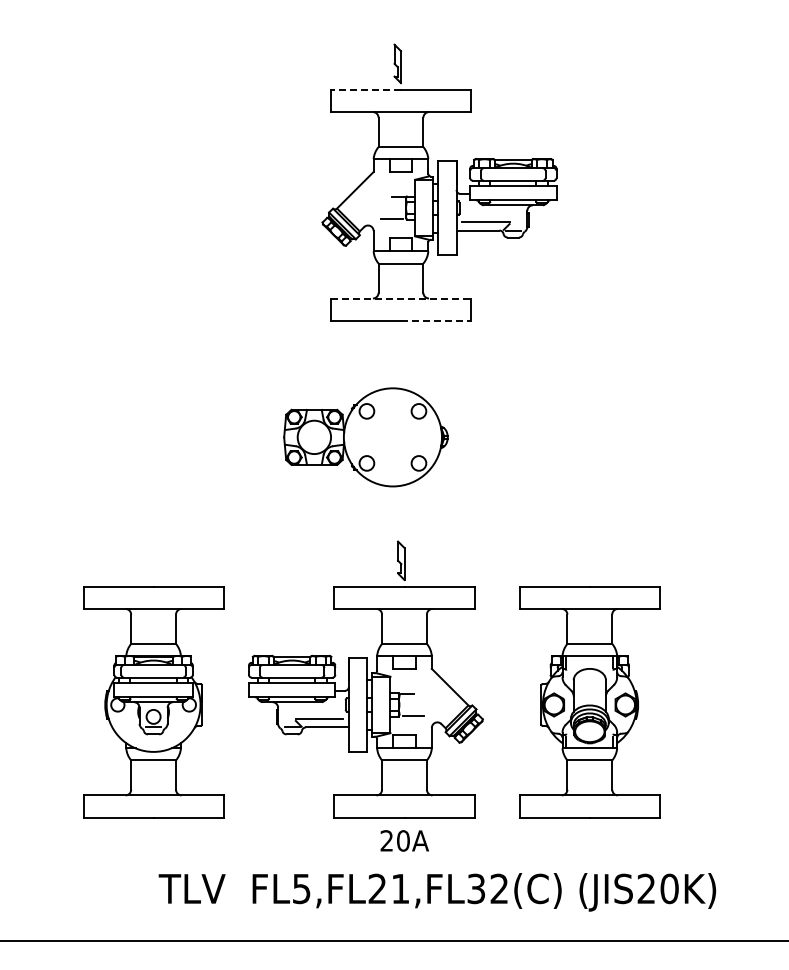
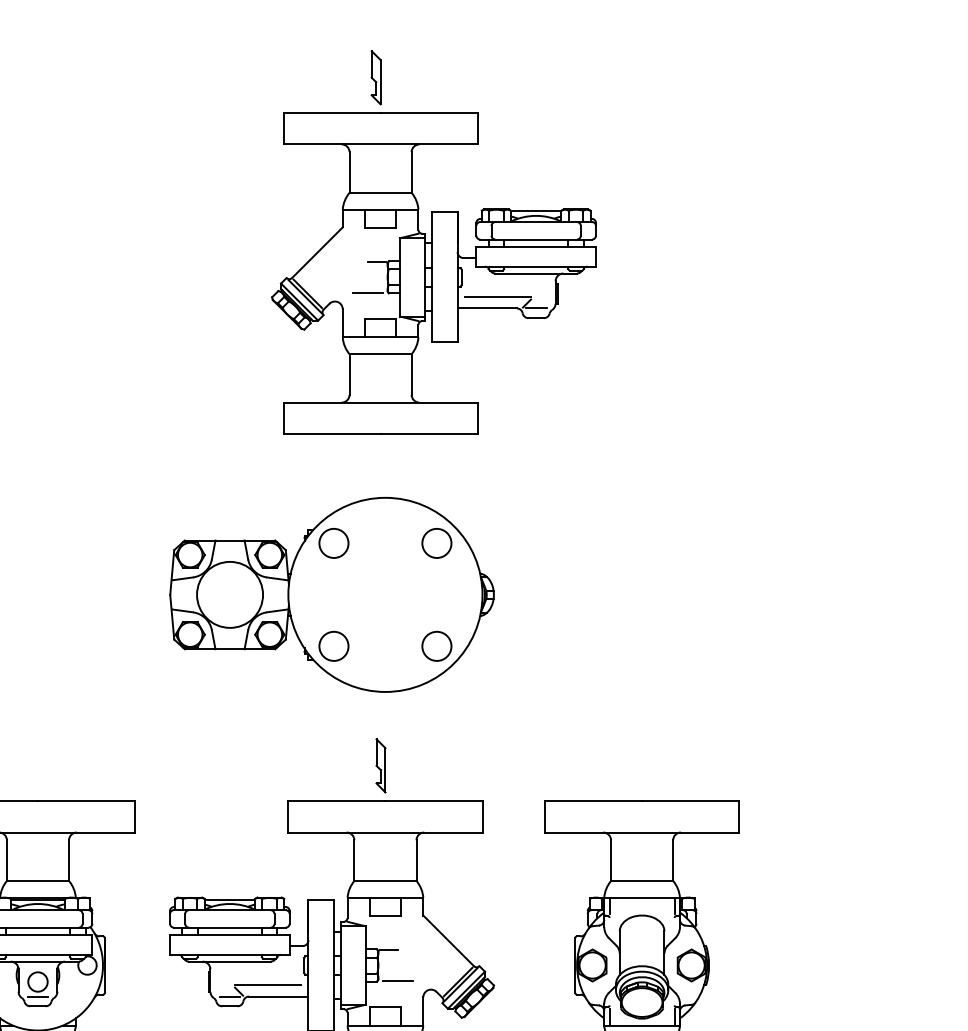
line: (365, 89) -> (331, 113), dashed -> solid
line: (401, 298) -> (381, 402), dashed -> solid
line: (436, 320) -> (429, 433), dashed -> solid
part: (365, 437) -> (331, 595), size x1.43

